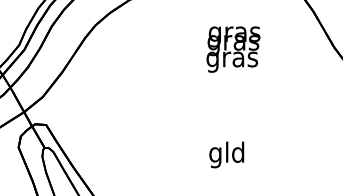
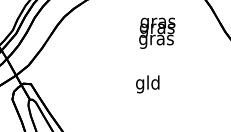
text: (226, 155) -> (147, 84), moved

